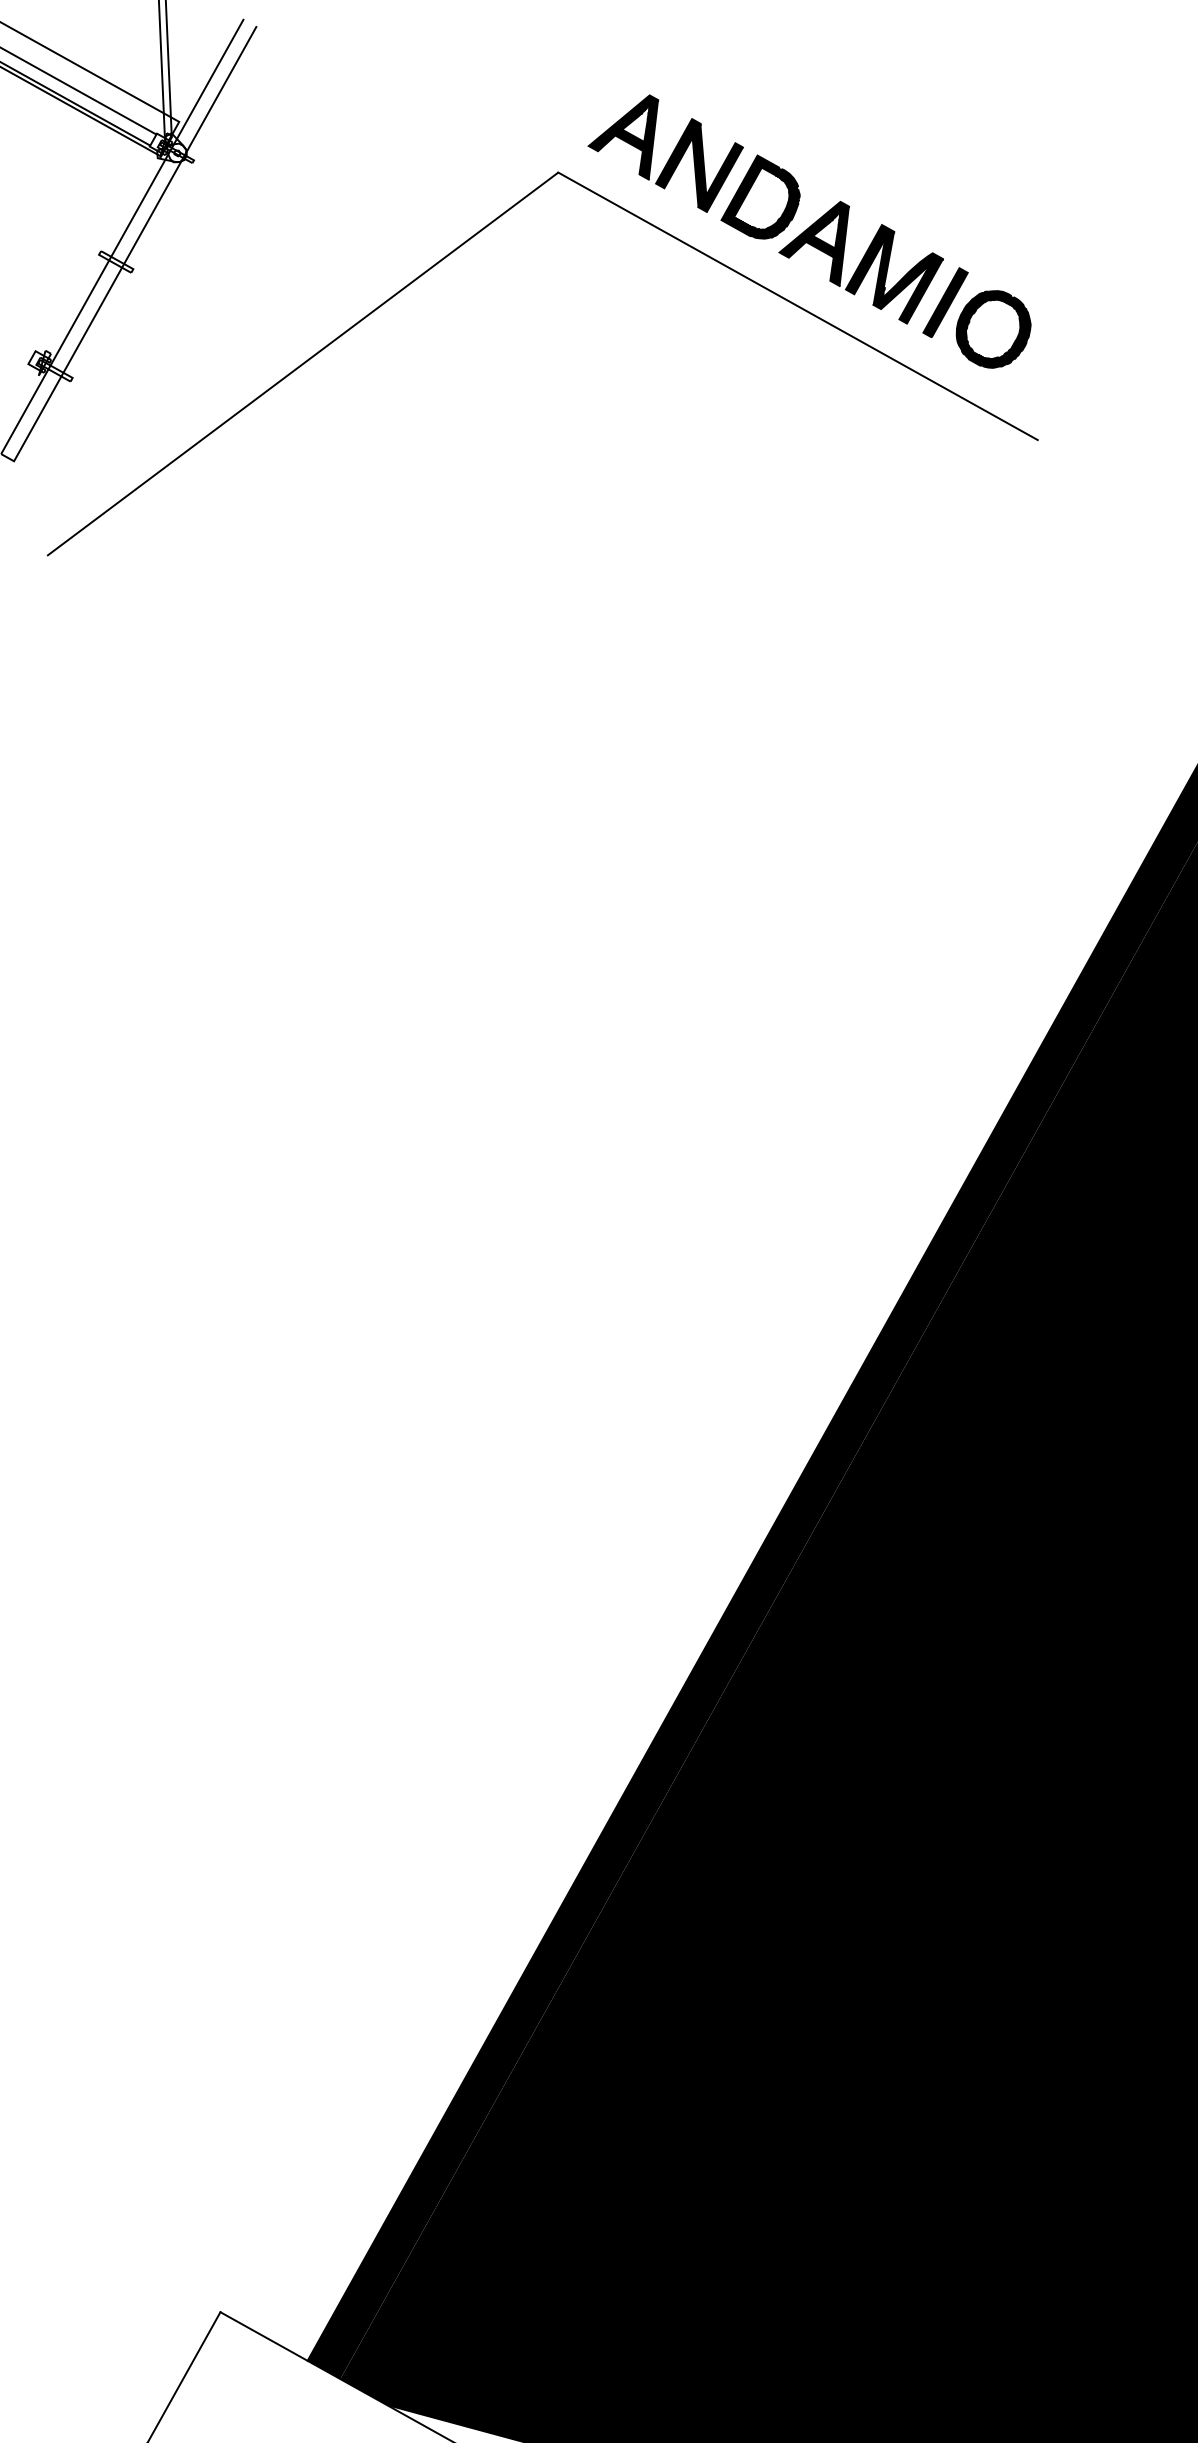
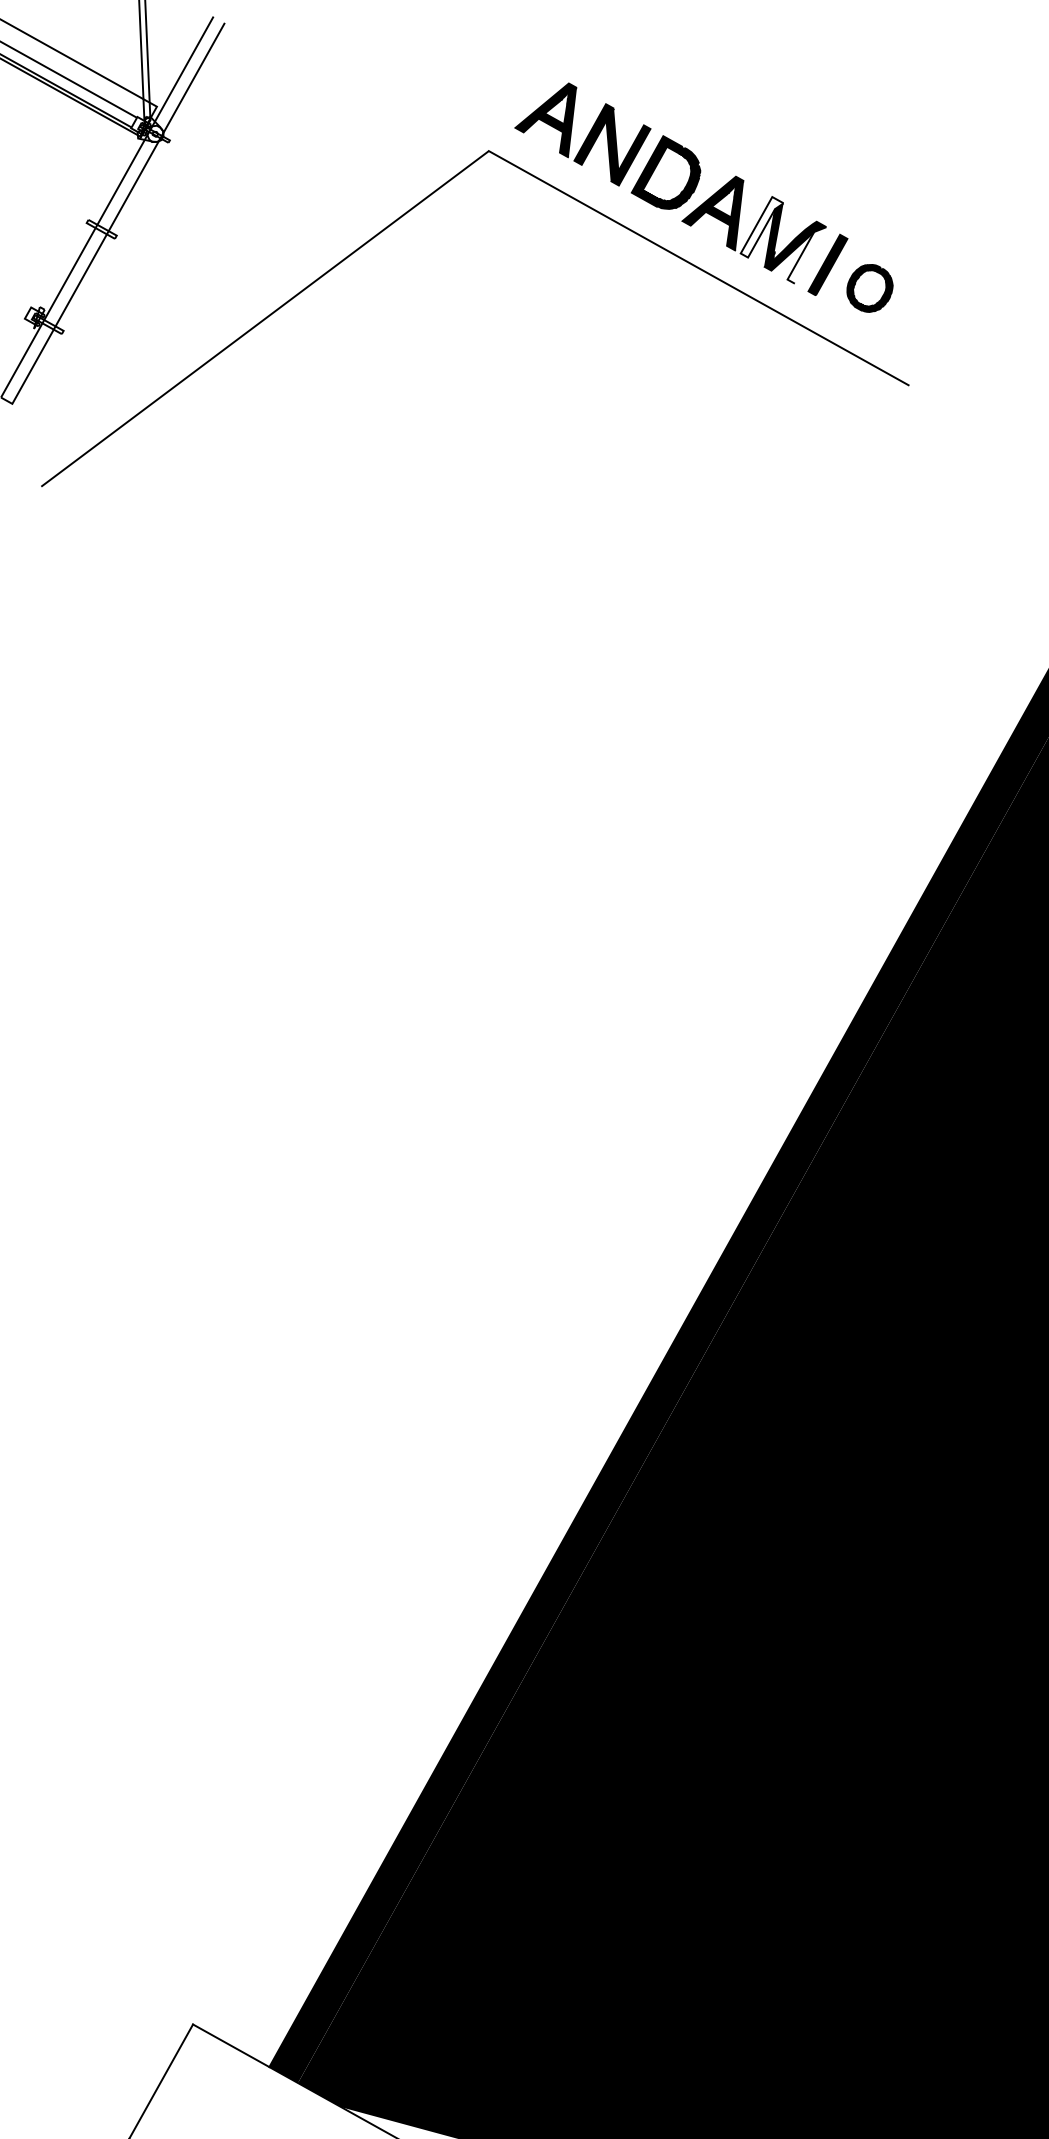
fill: (869, 259) -> (761, 227), removed
fill: (921, 291) -> (806, 255), removed
part: (993, 329) -> (869, 288), size x0.7

